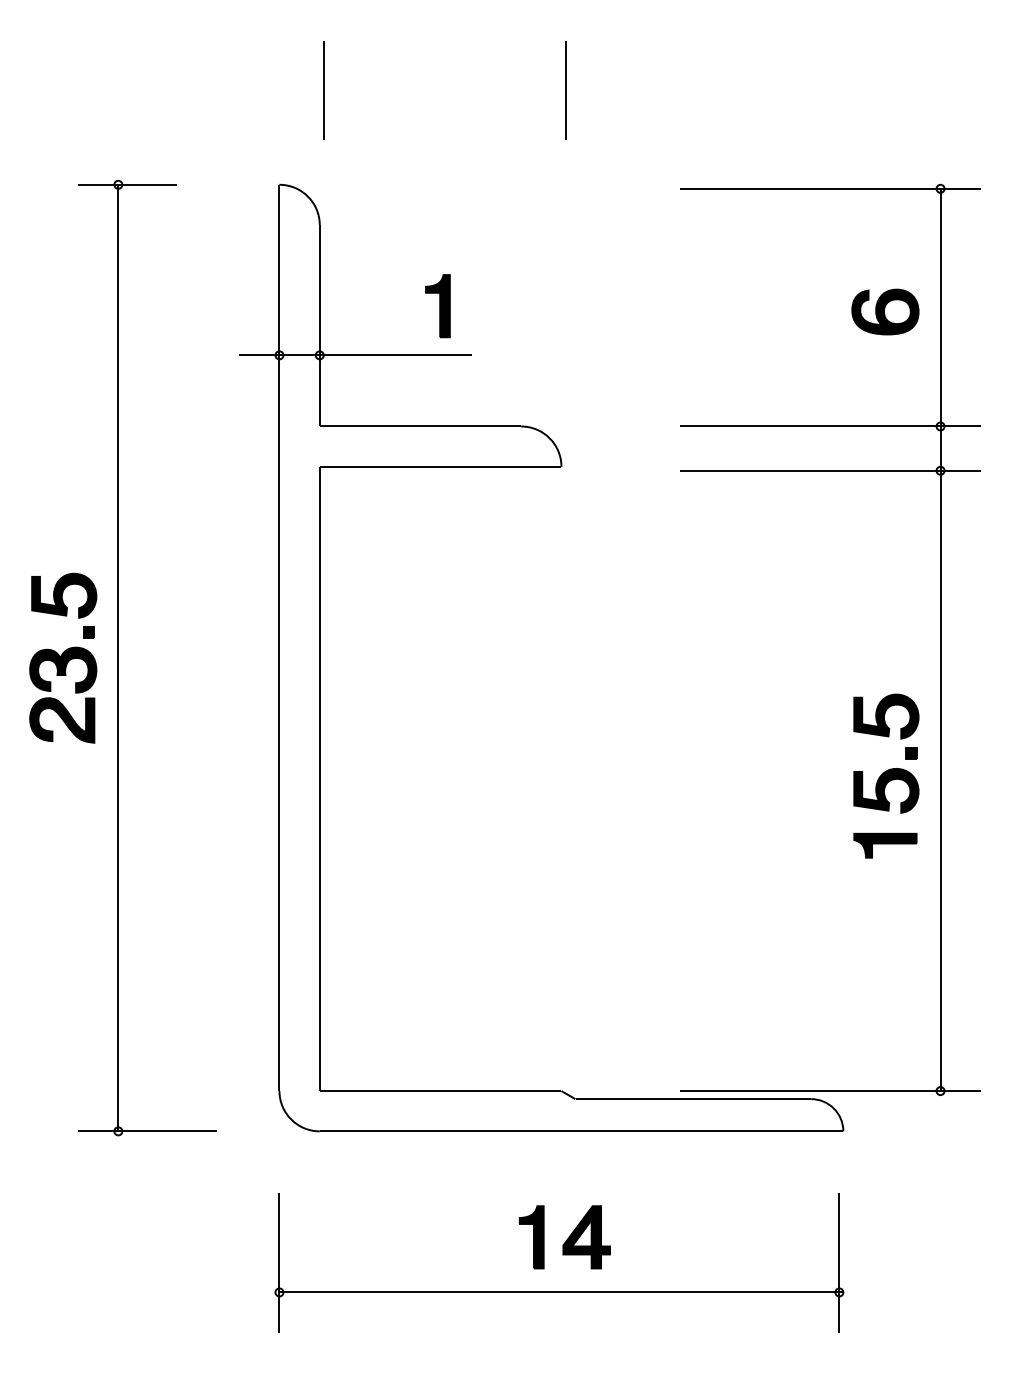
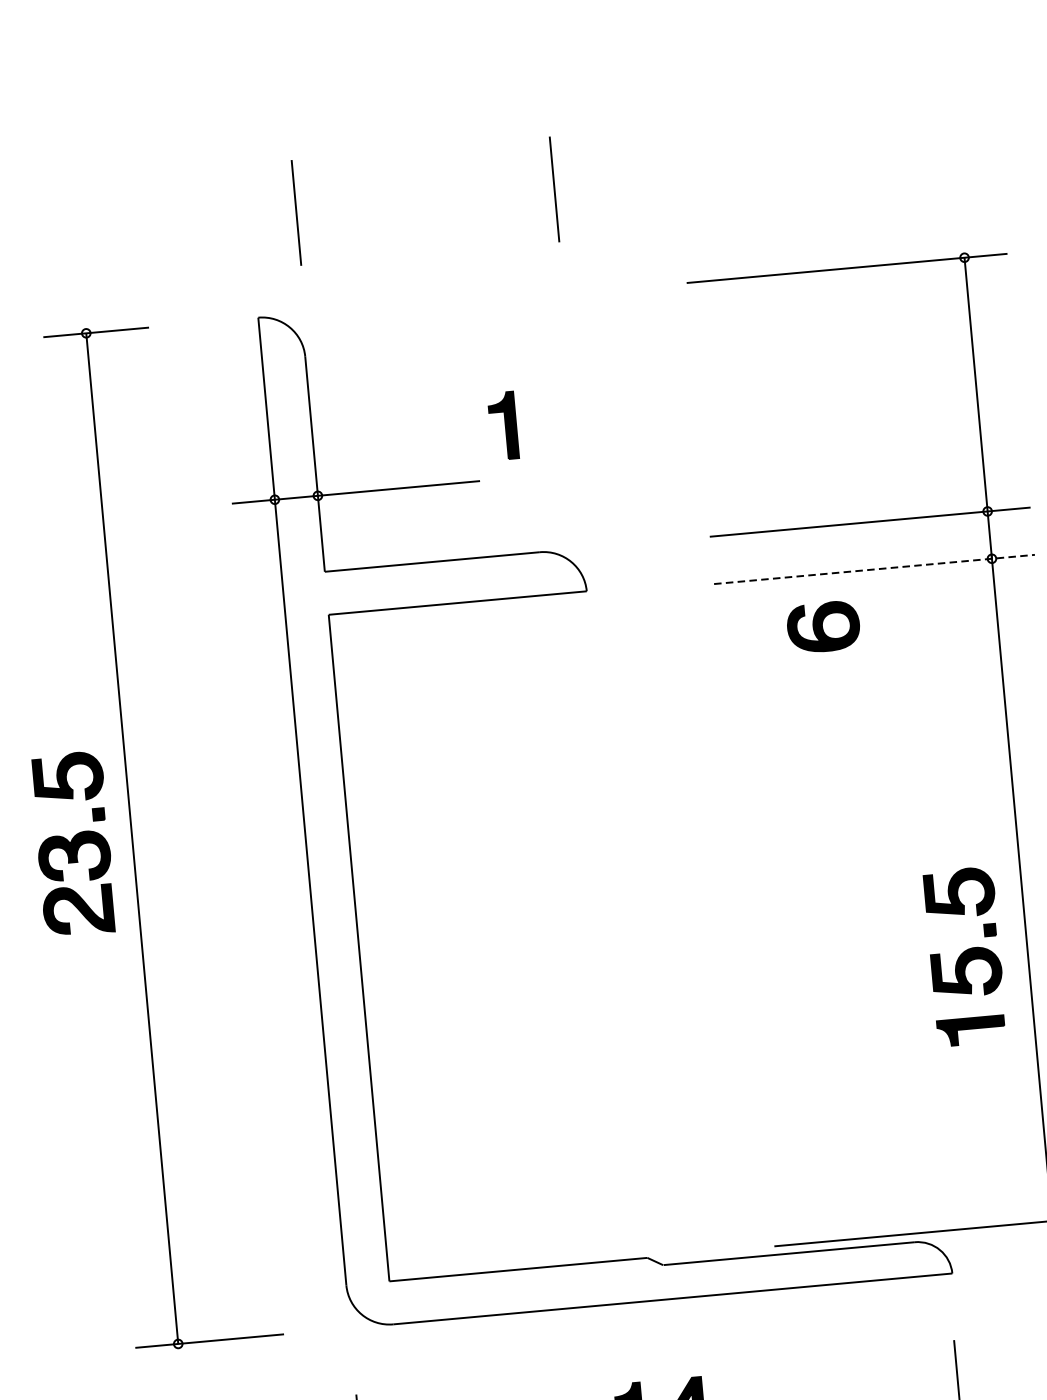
part: (437, 306) -> (502, 426), moved
part: (885, 311) -> (823, 626), moved
line: (831, 470) -> (875, 569), solid -> dashed
part: (886, 775) -> (965, 955), moved

